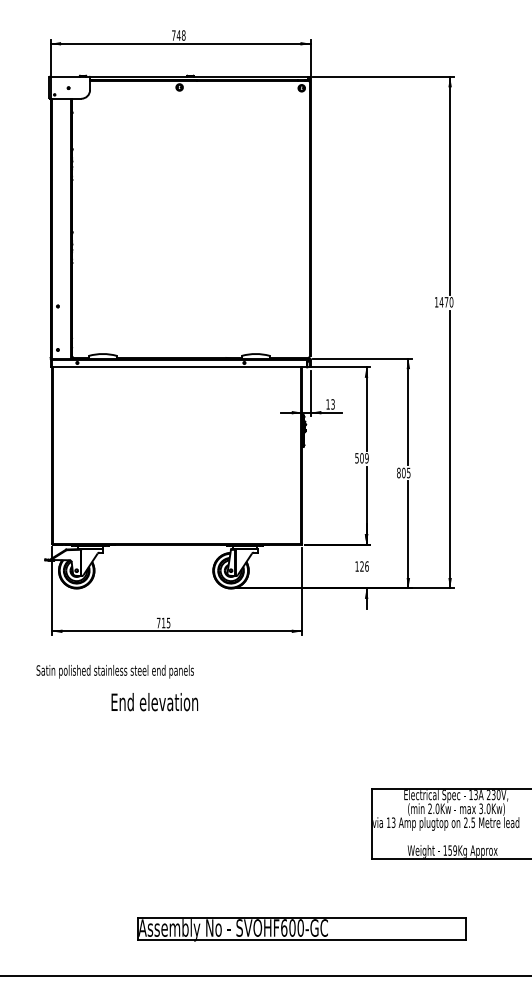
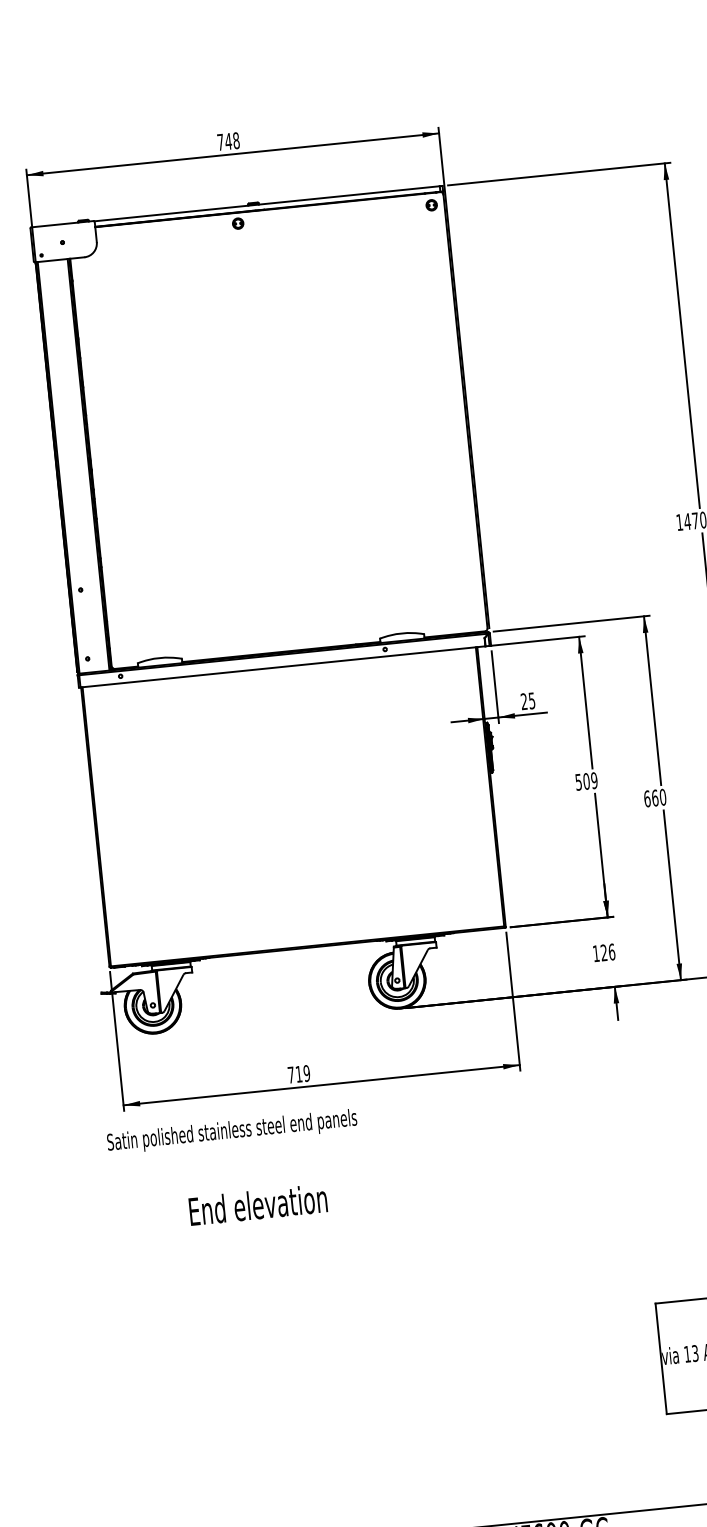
text: (330, 404) -> (528, 701), 13 -> 25
text: (403, 472) -> (654, 797), 805 -> 660
text: (168, 622) -> (306, 1072), 715 -> 719
text: (114, 671) -> (231, 1131), moved
text: (154, 702) -> (257, 1205), moved

